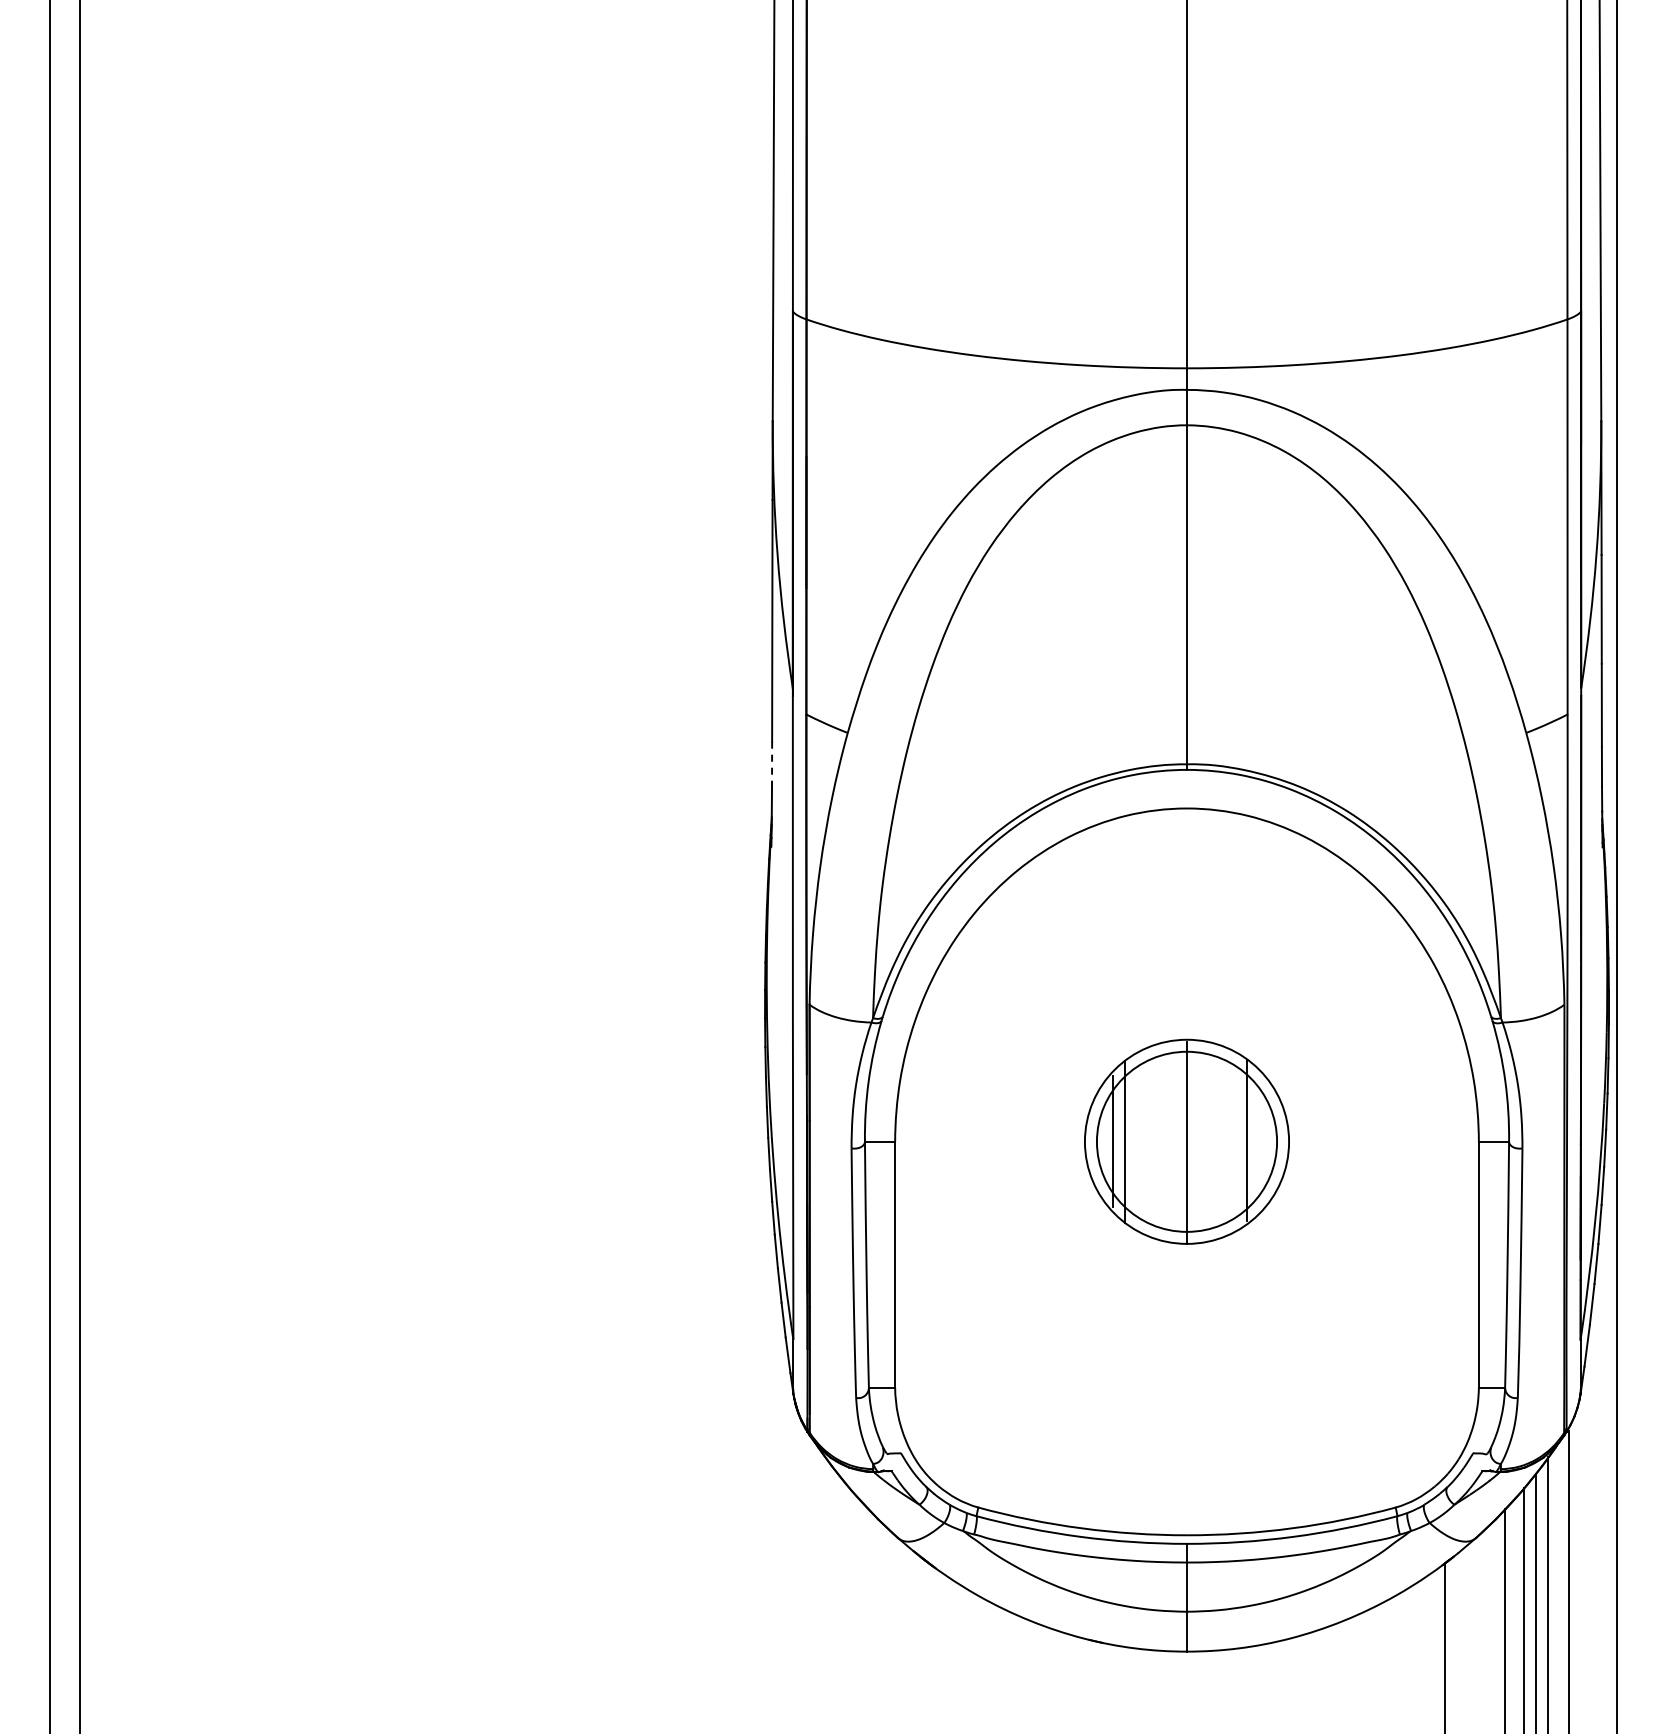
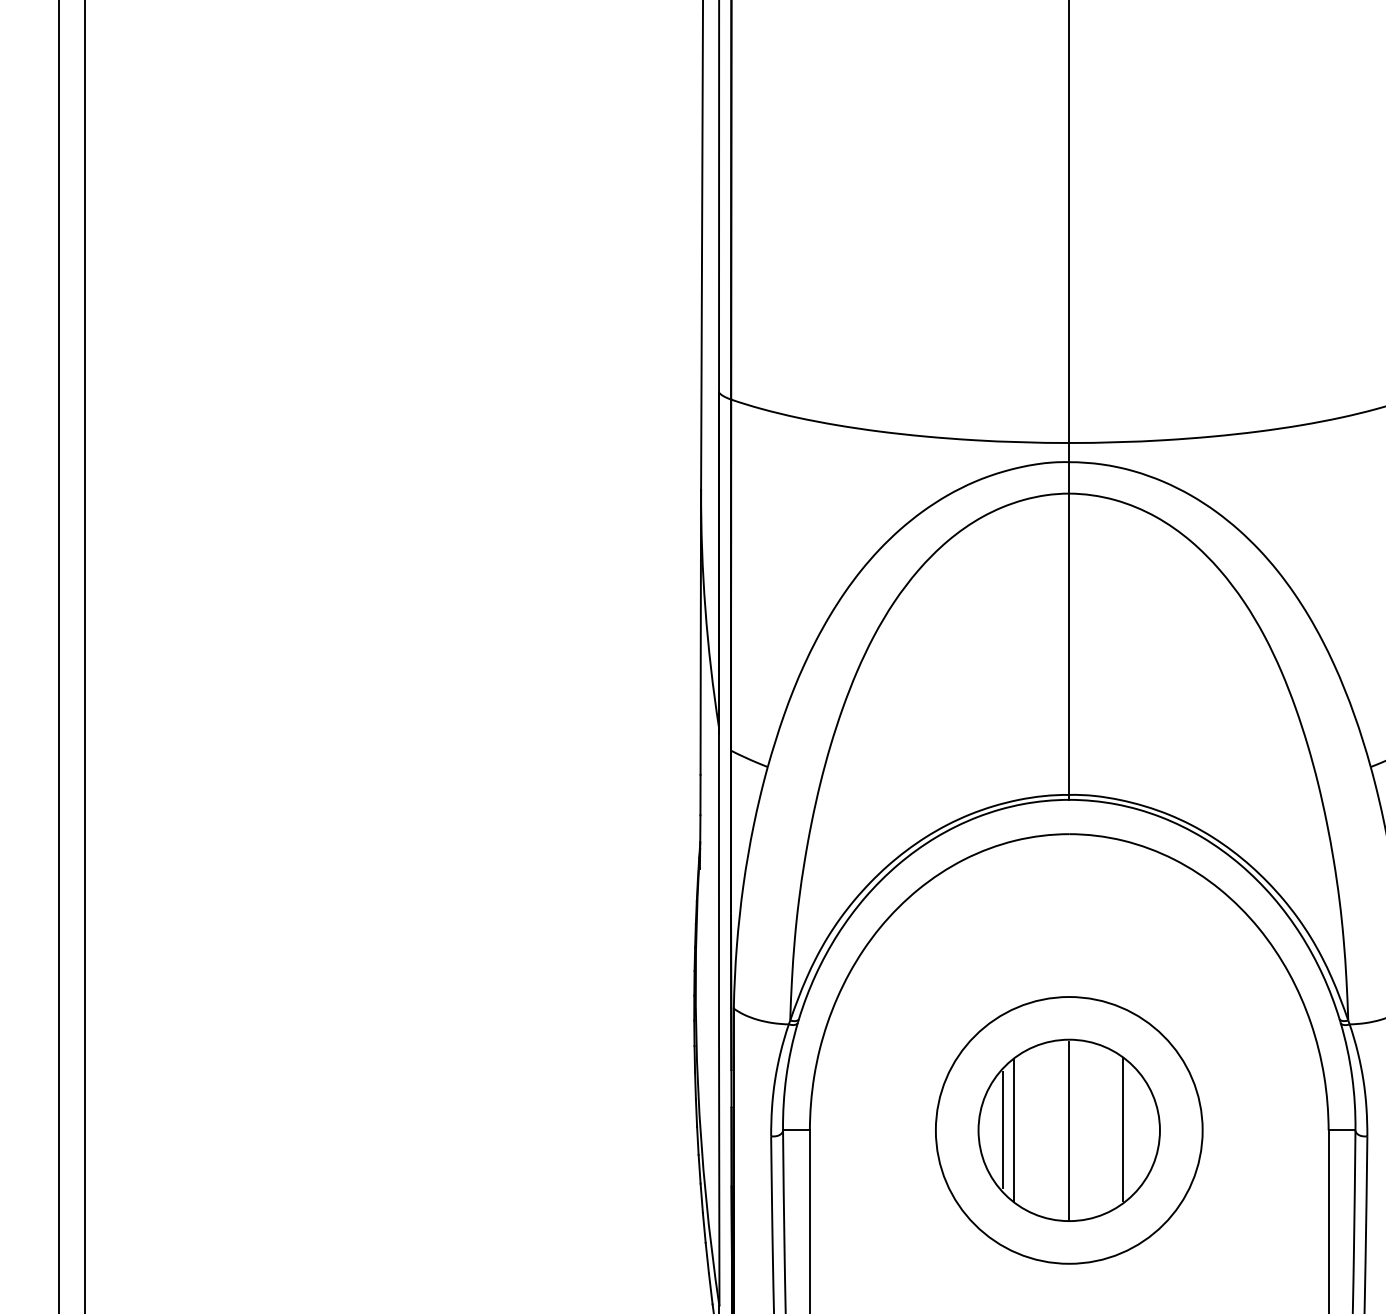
line: (772, 764) -> (700, 795), dashed -> solid
circle: (1186, 1141) -> (1068, 1130), size x1.67

